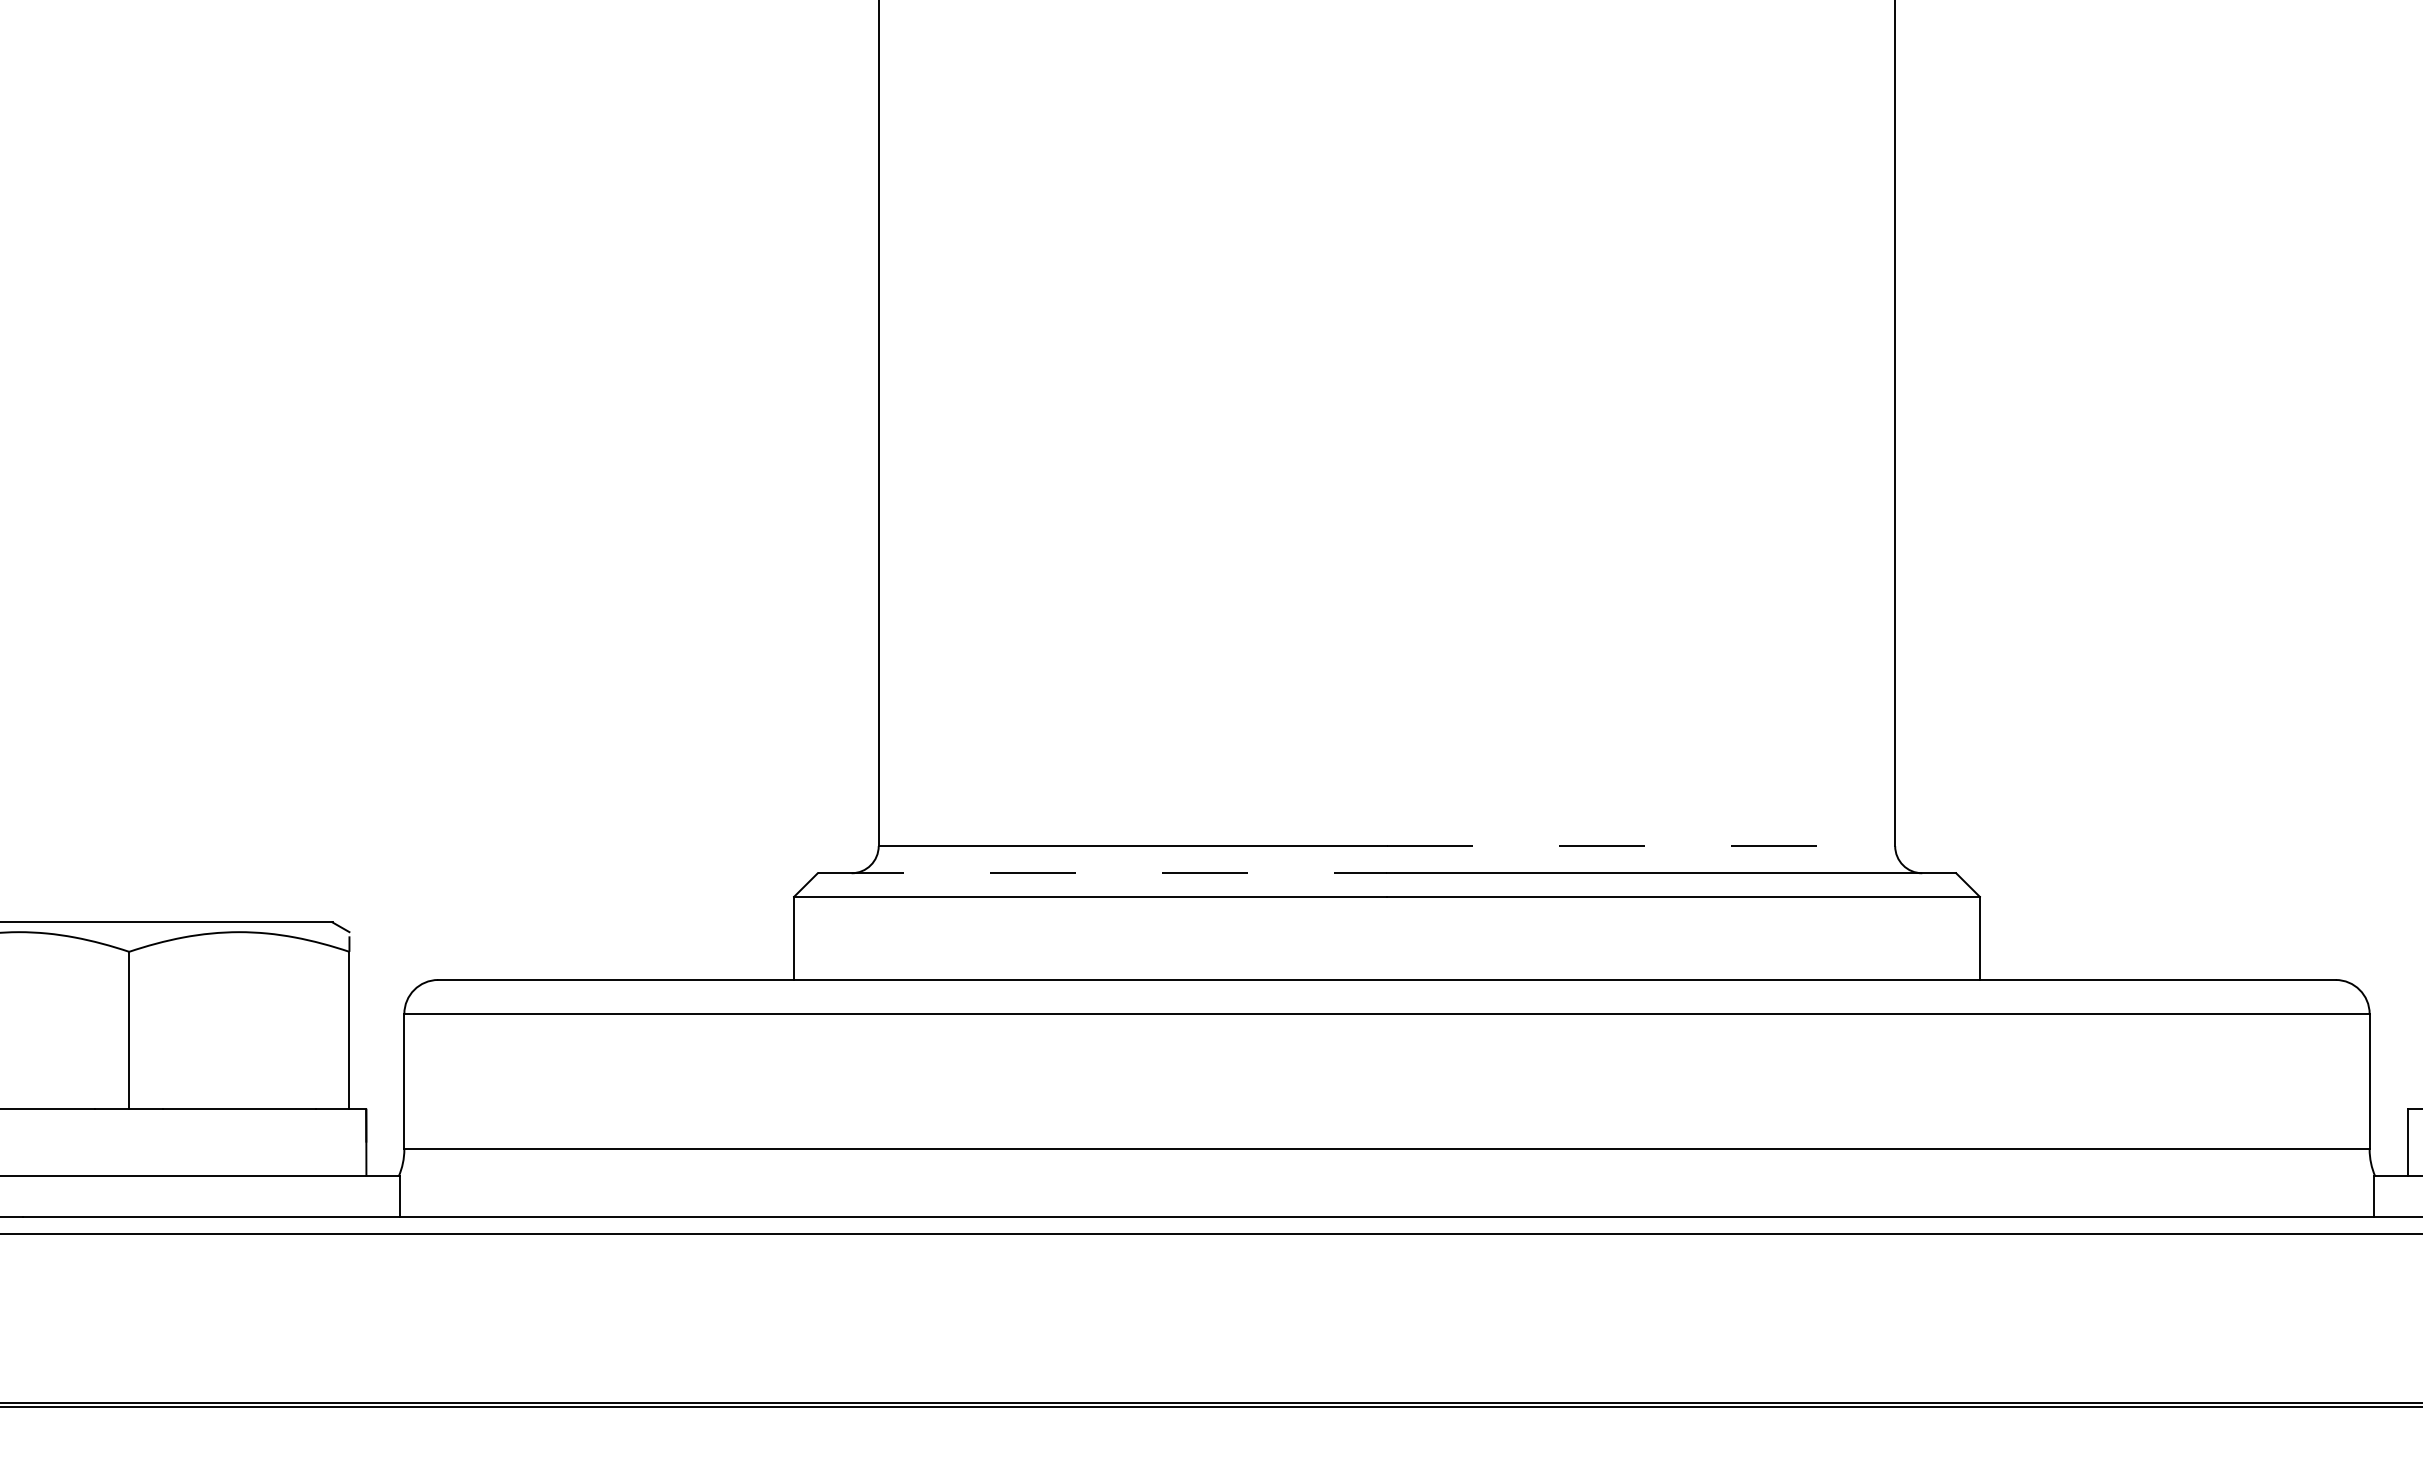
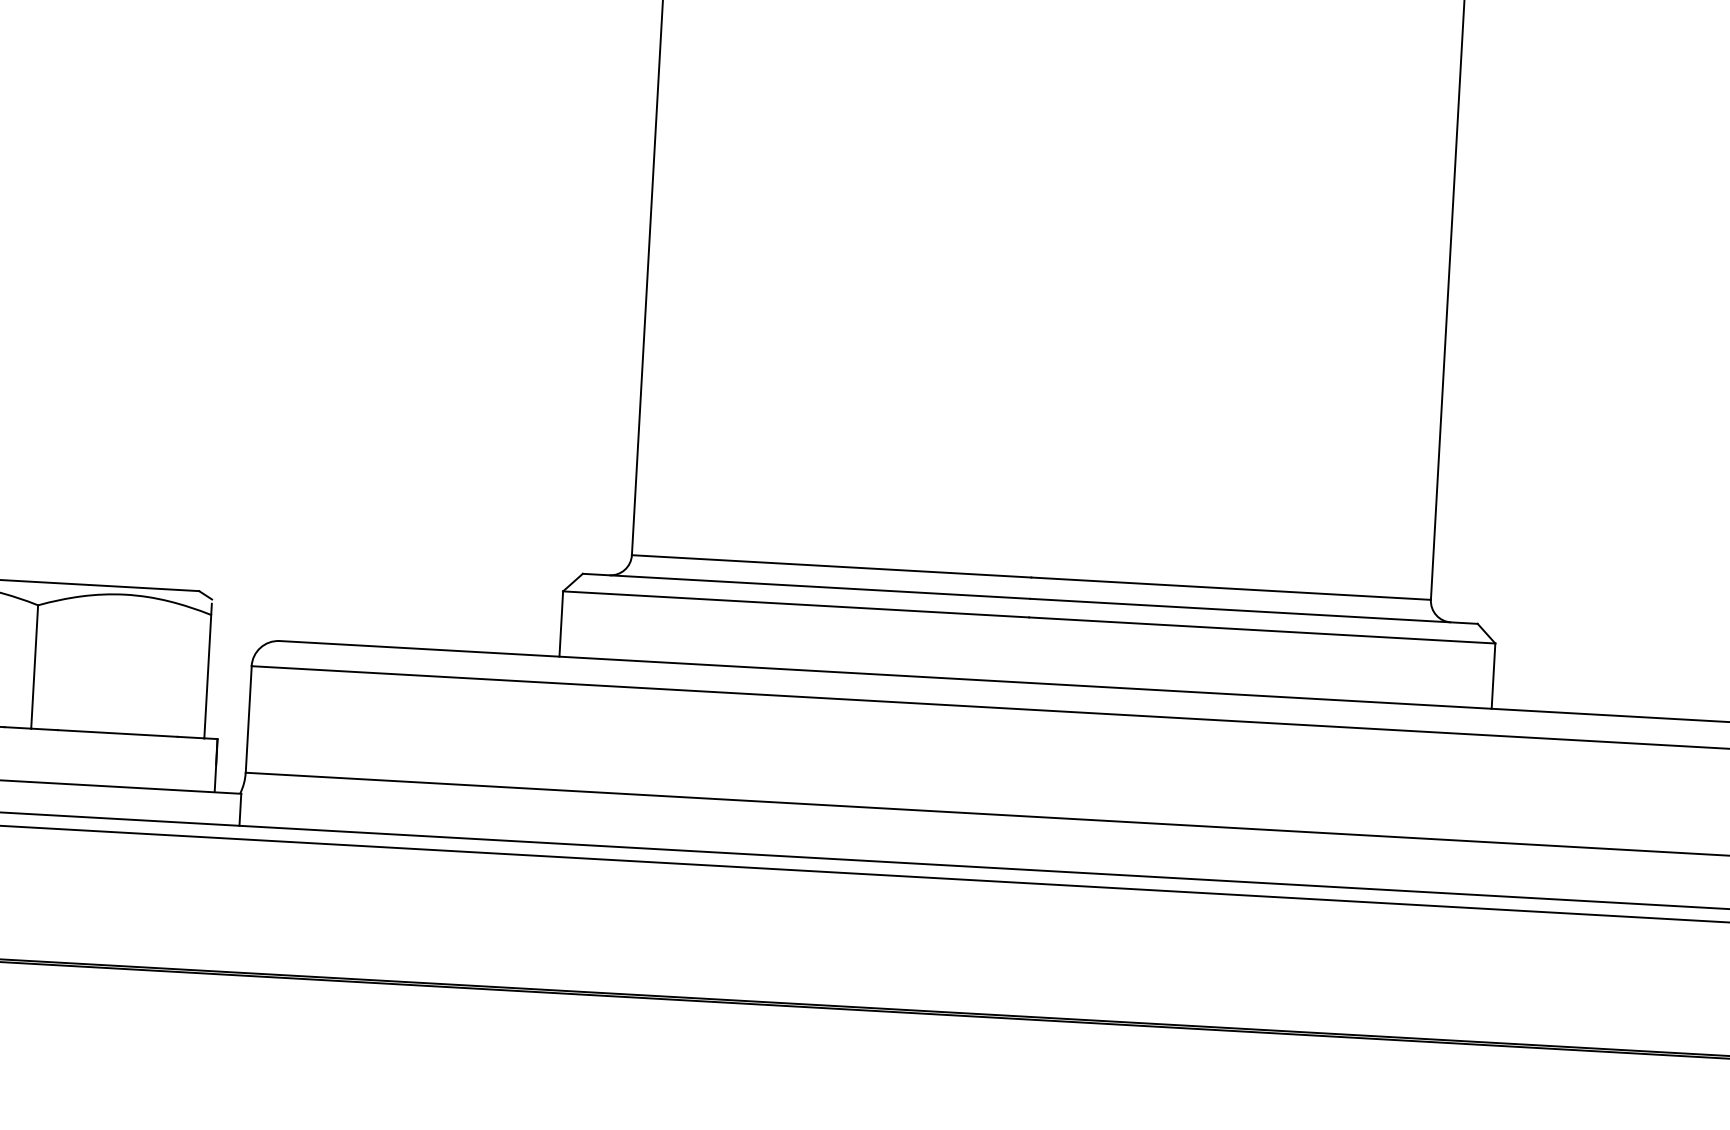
line: (1641, 846) -> (1231, 588), dashed -> solid
line: (1102, 873) -> (806, 586), dashed -> solid

